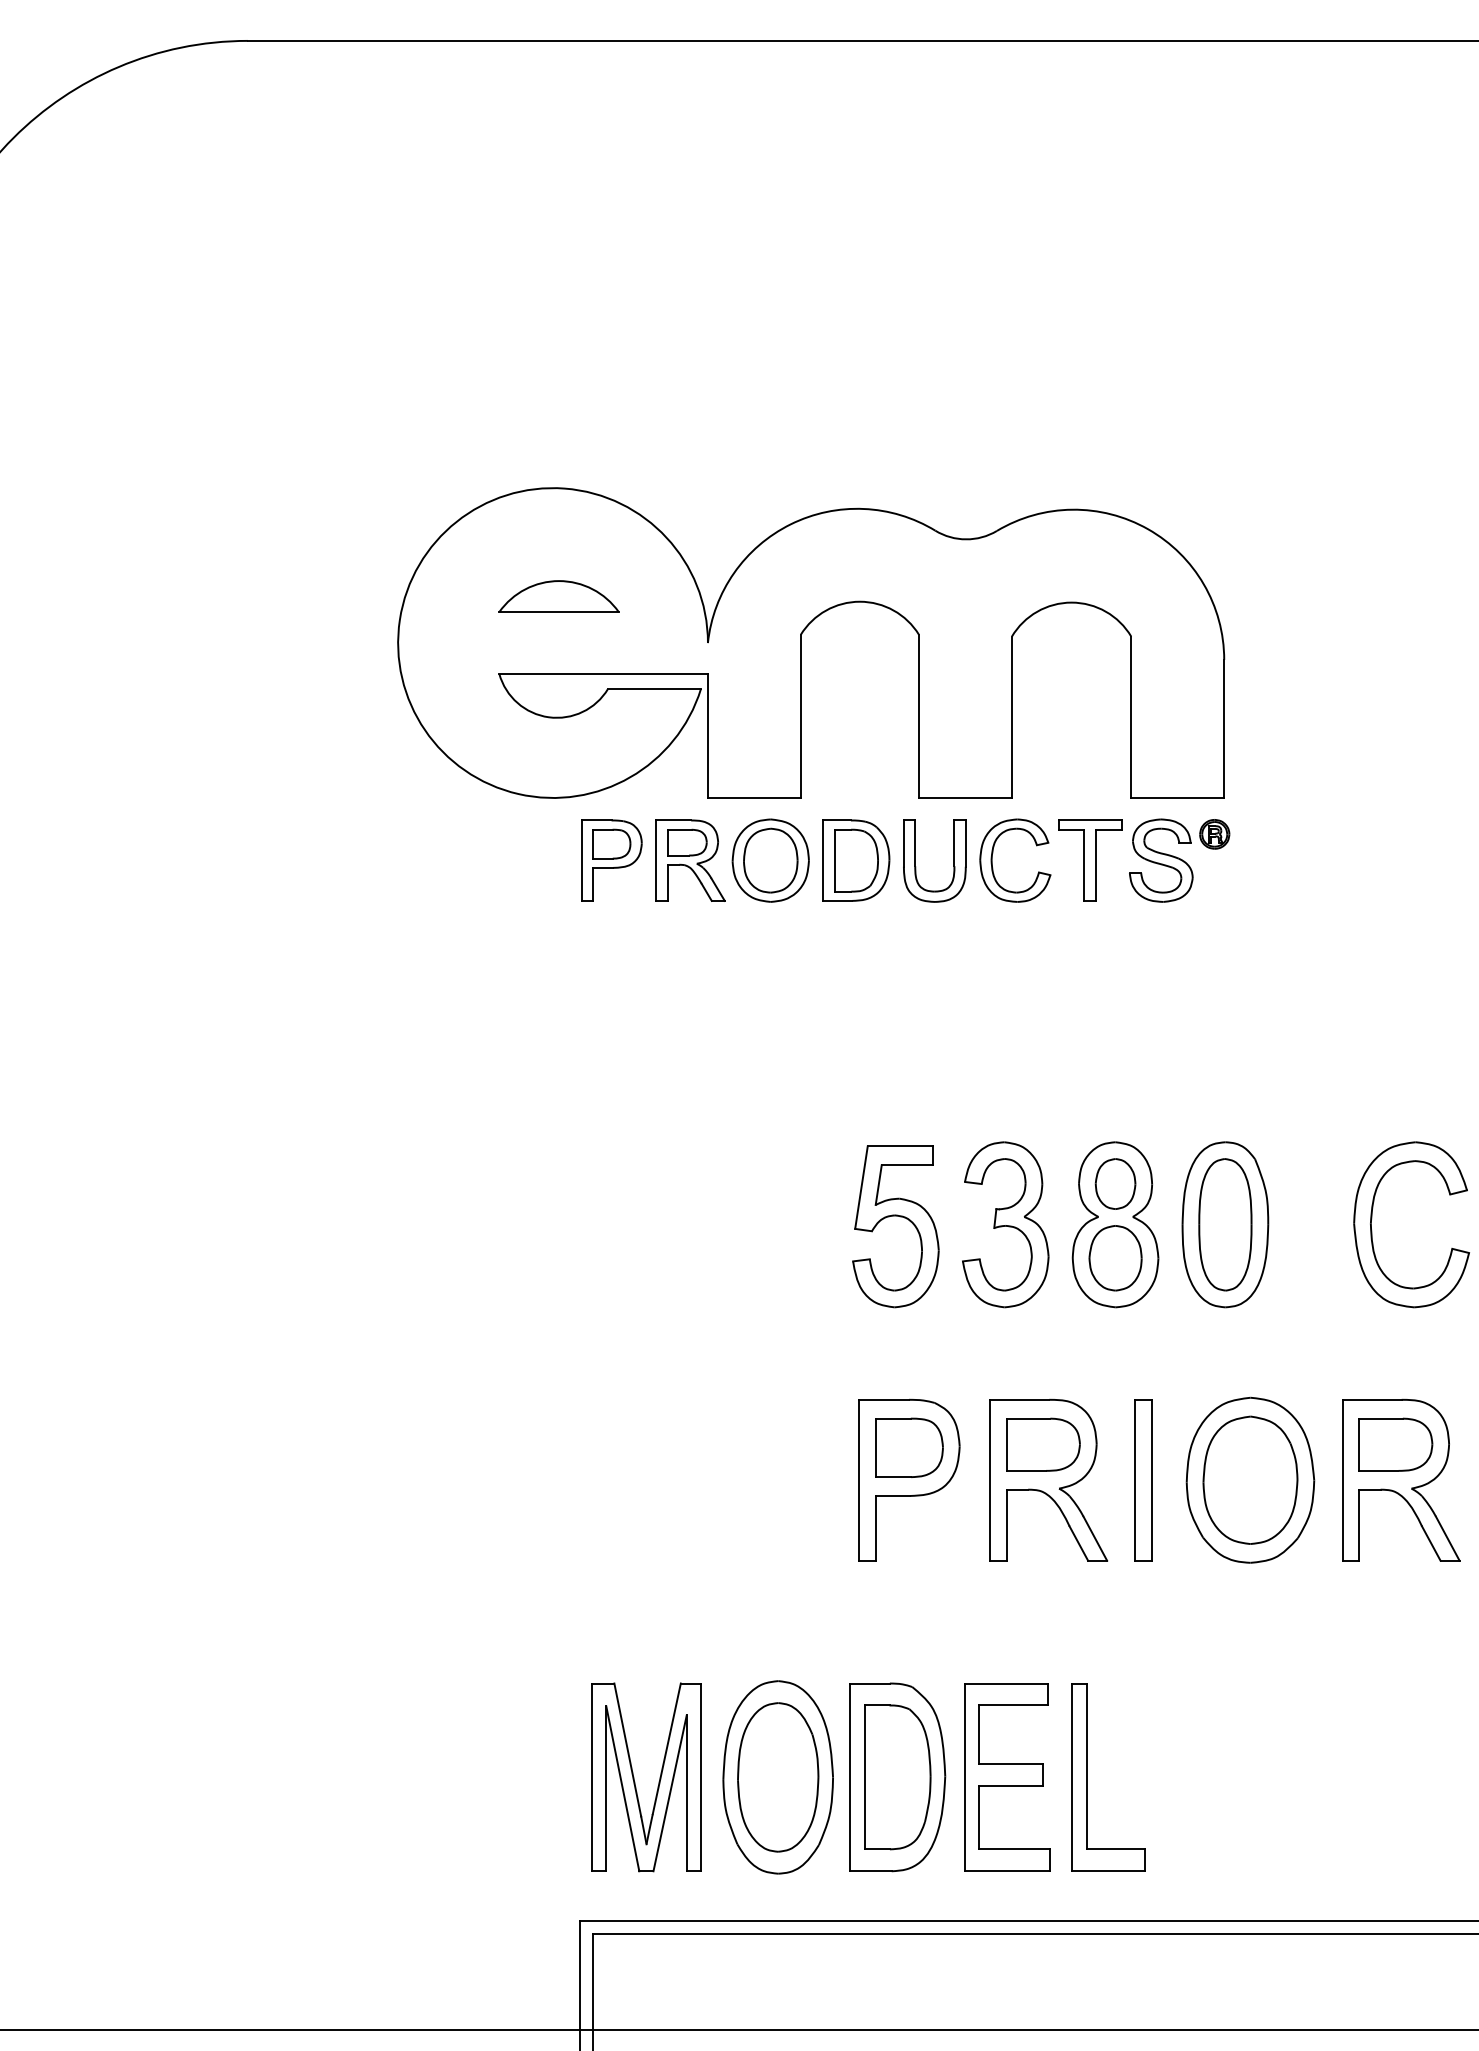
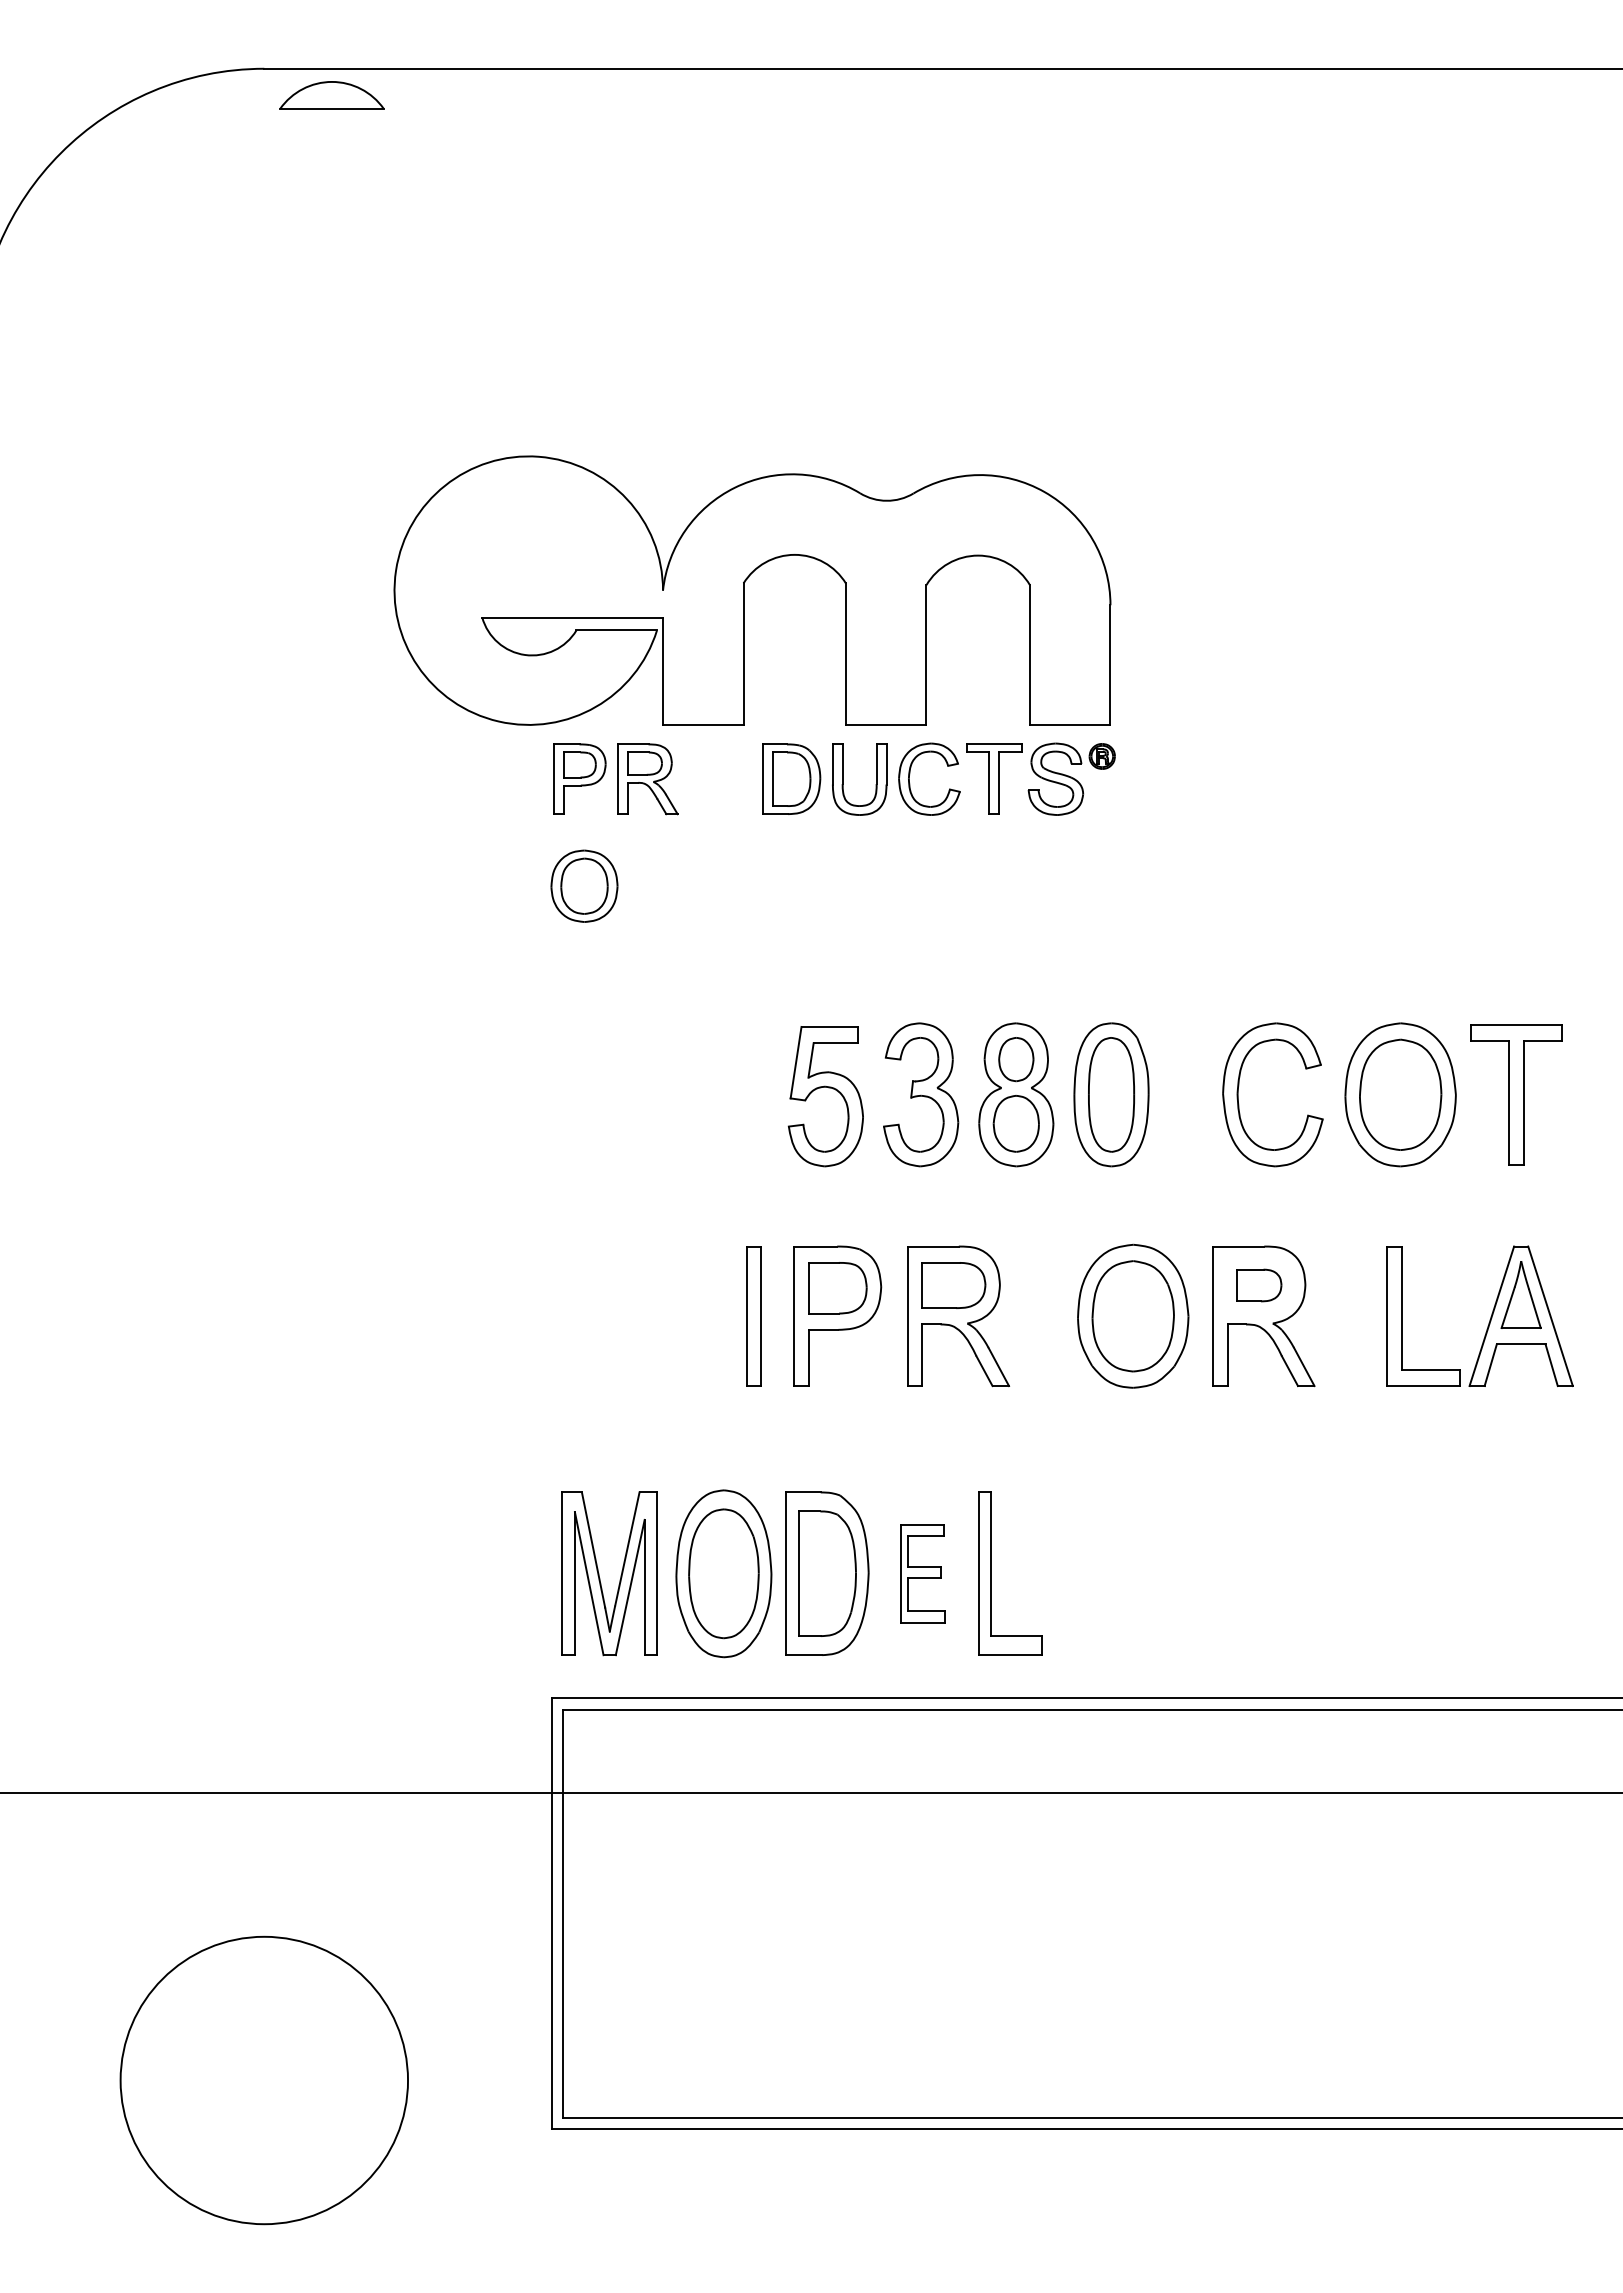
part: (558, 596) -> (331, 95), moved
part: (770, 859) -> (584, 885), moved
part: (1396, 1444) -> (1259, 1285), size x0.7
part: (1143, 1480) -> (753, 1316), moved
part: (1007, 1777) -> (922, 1573), size x0.6

